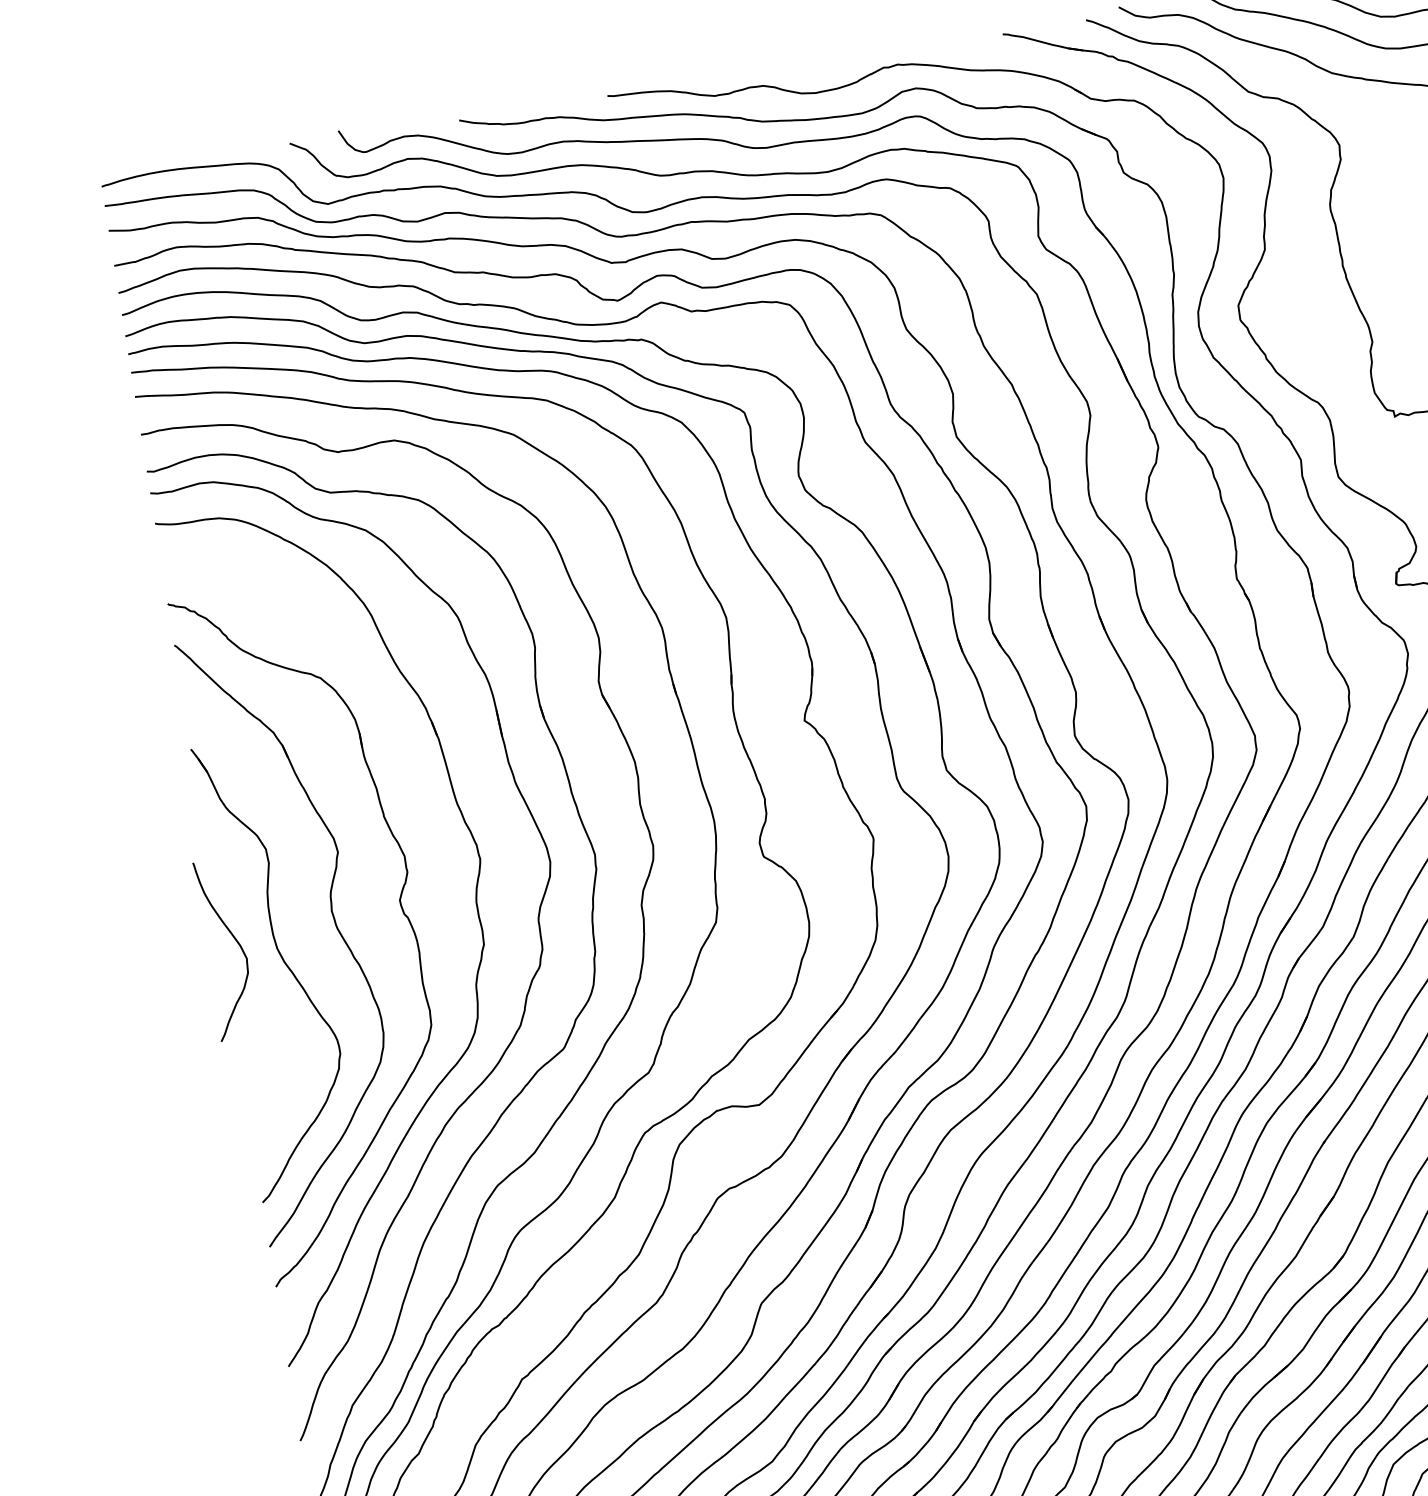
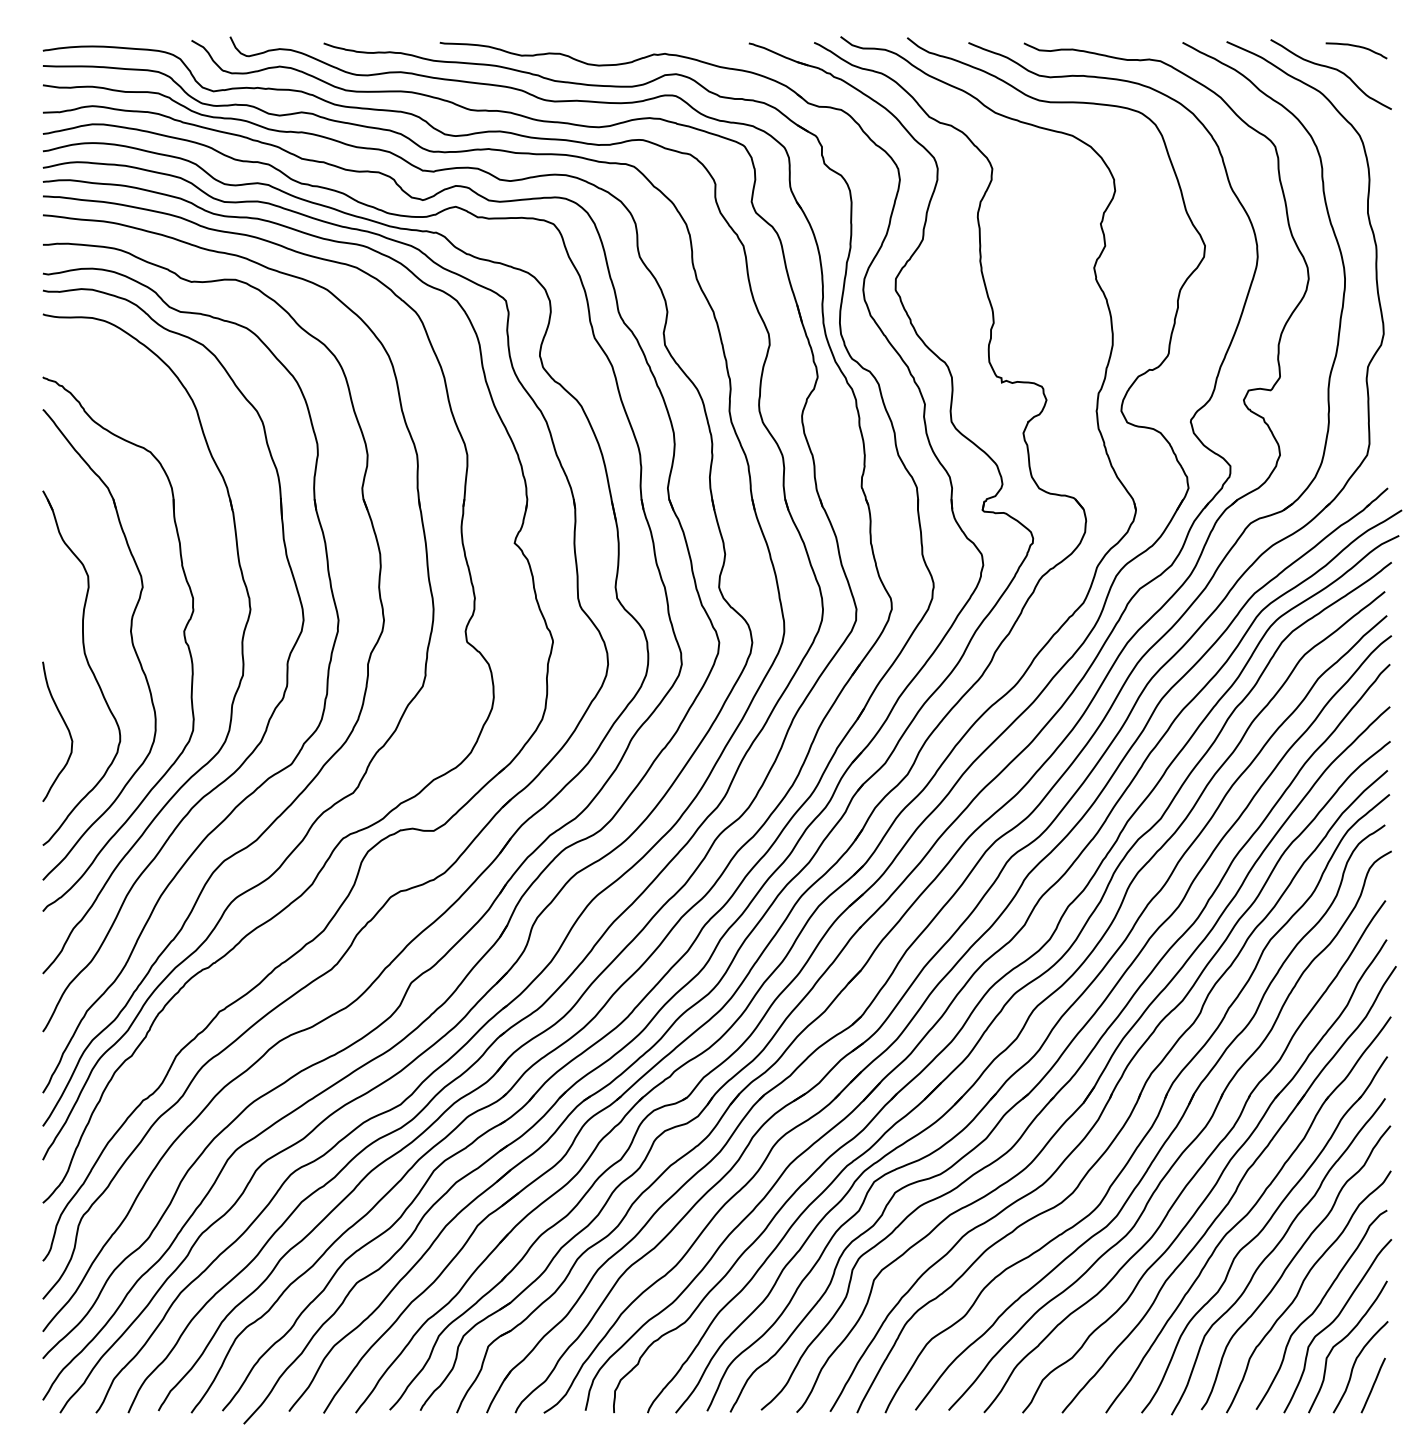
curve: (235, 941) -> (65, 726), moved

